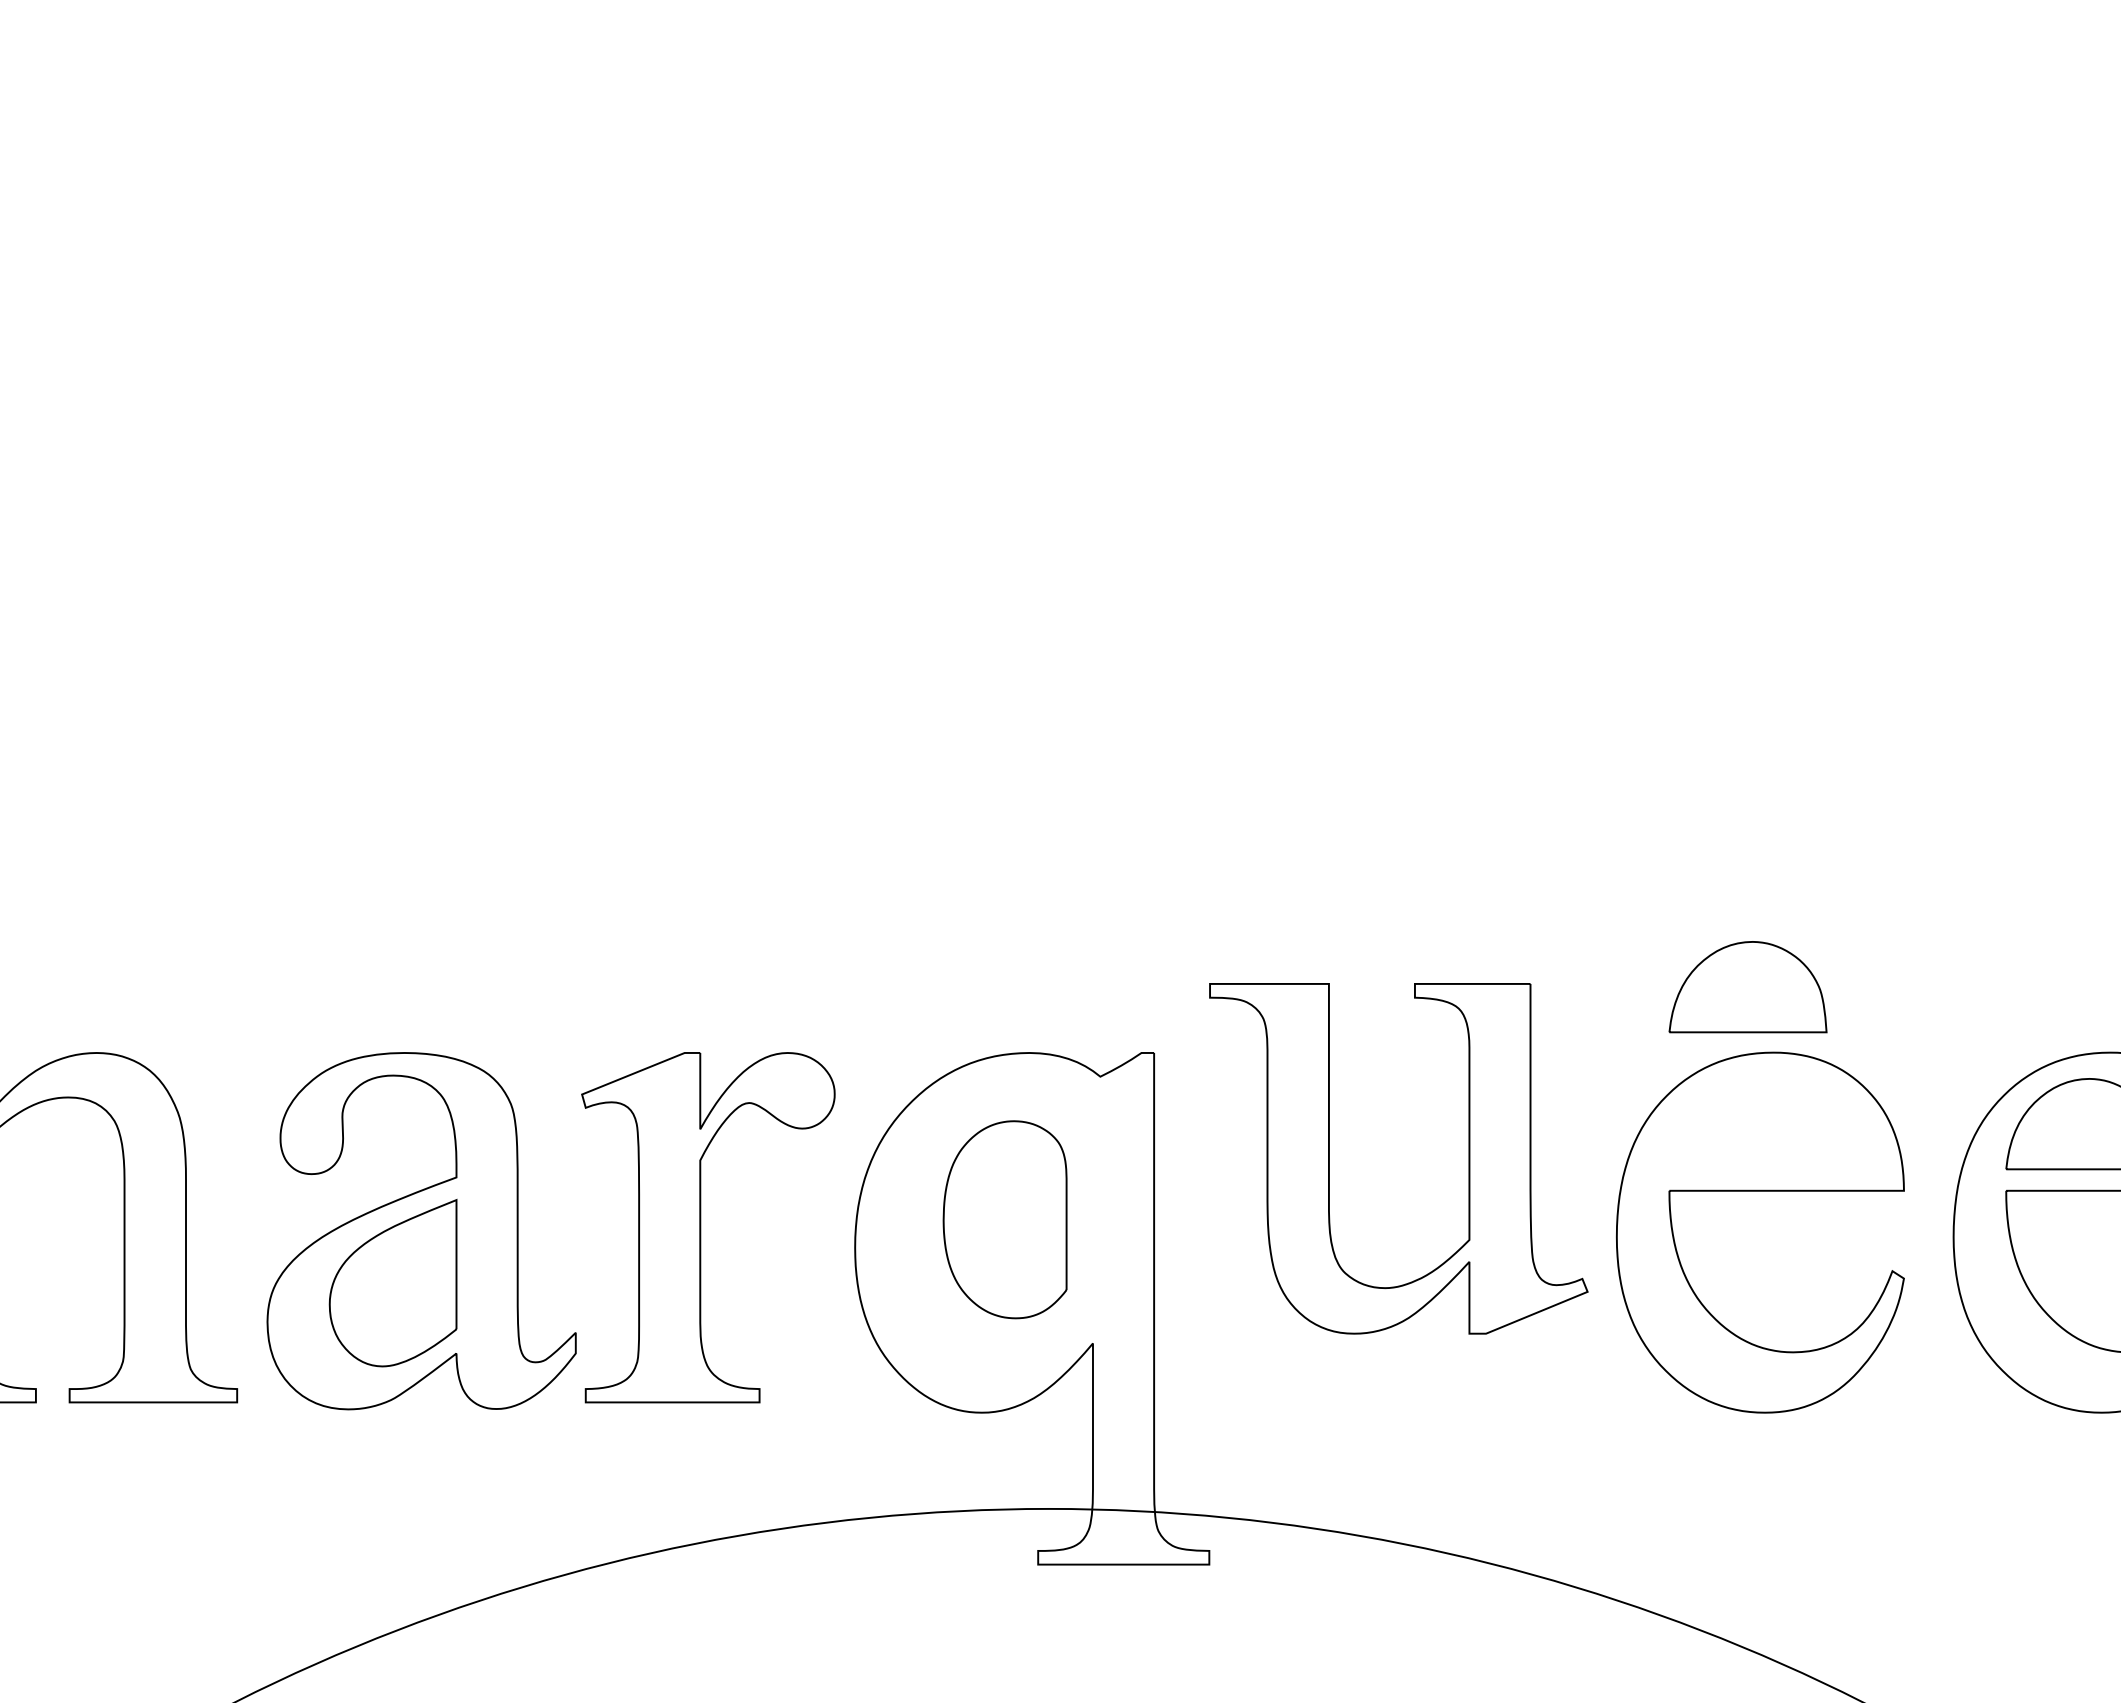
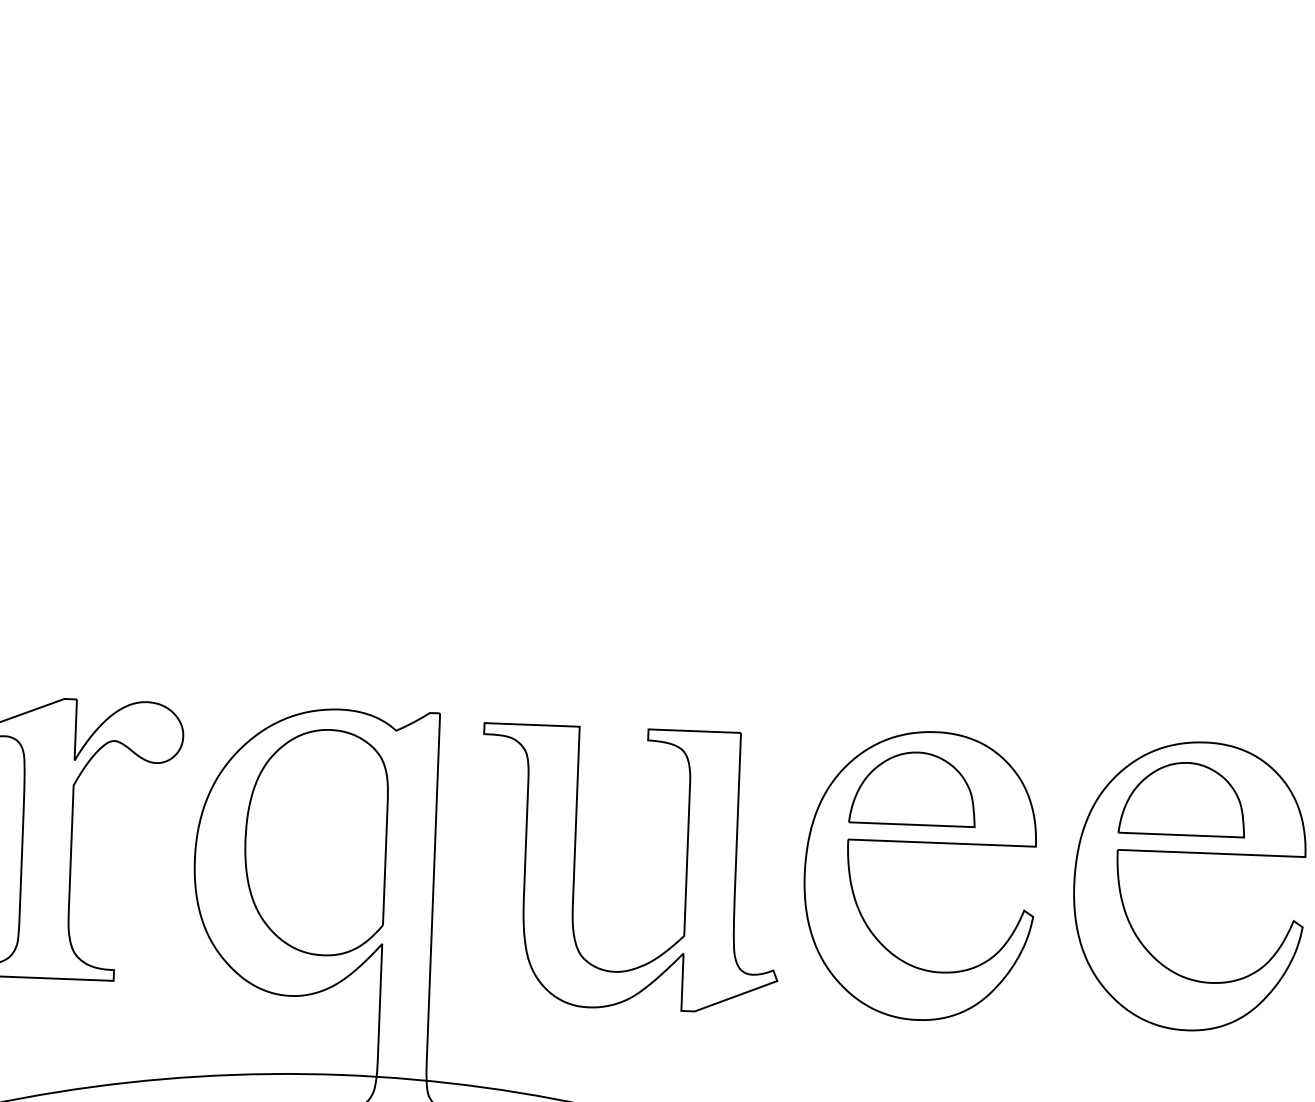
part: (1747, 987) -> (912, 788), moved
part: (1329, 1158) -> (574, 866), moved
part: (1004, 1219) -> (315, 842), size x1.43

